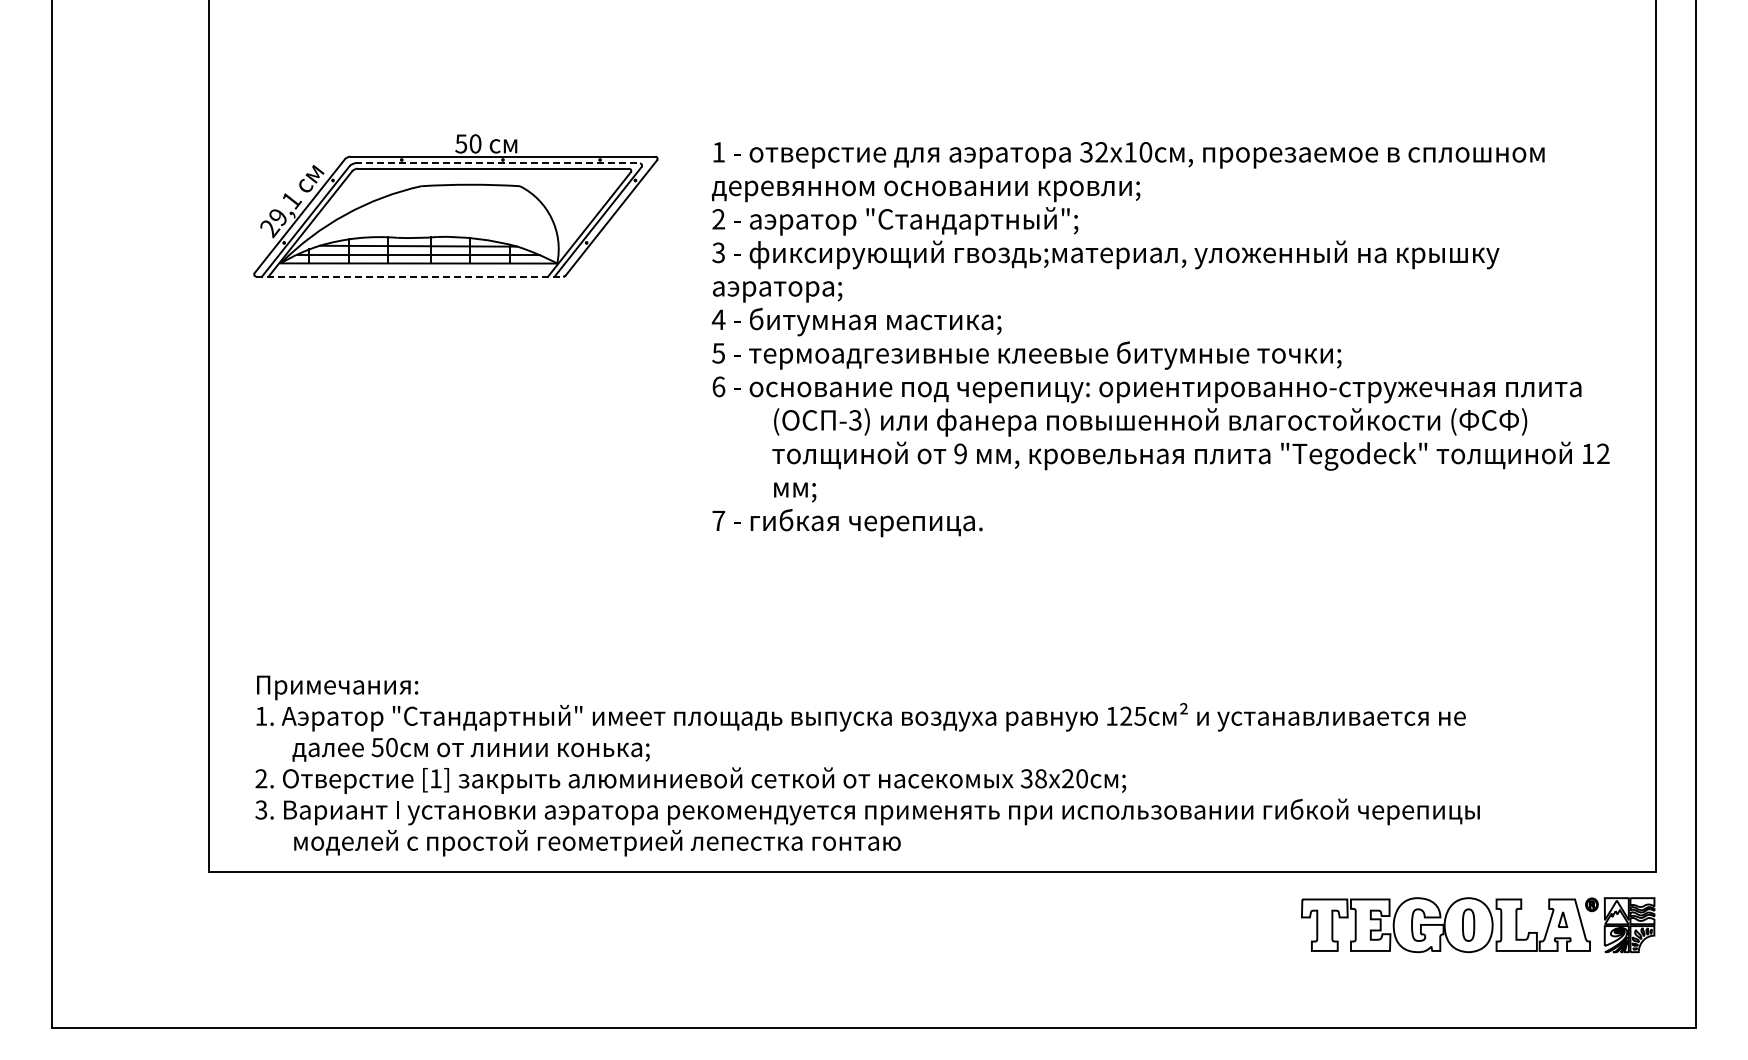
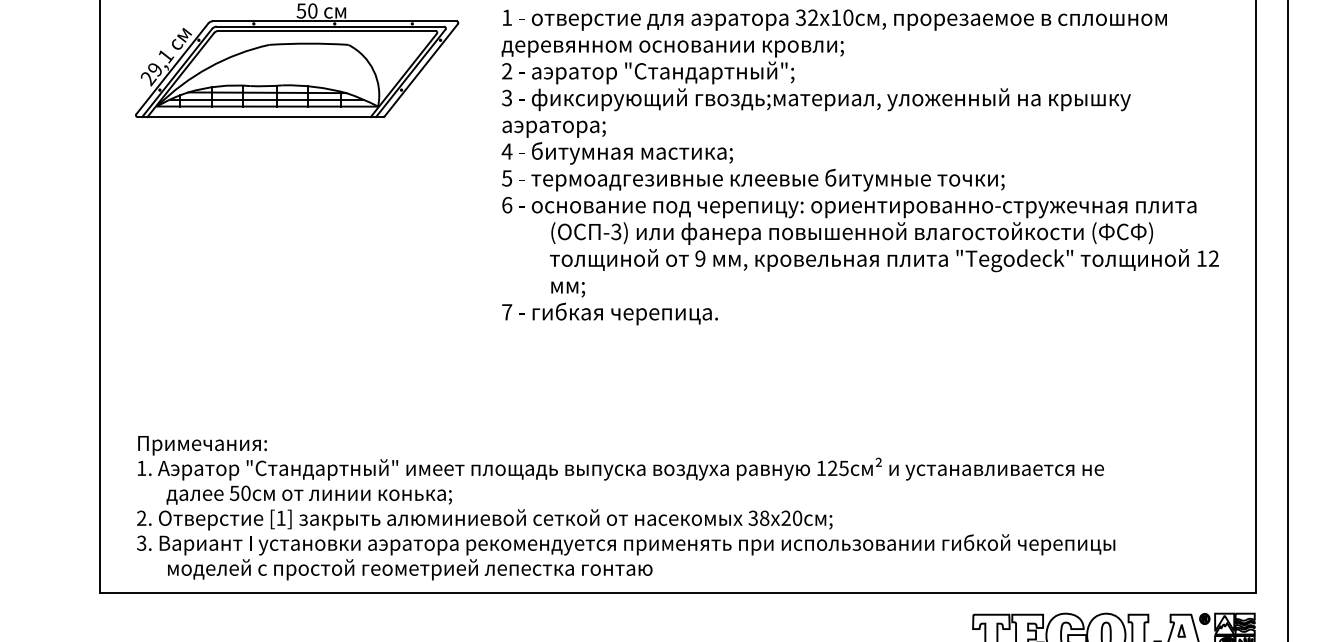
line: (498, 163) -> (331, 26), dashed -> solid
line: (410, 276) -> (260, 116), dashed -> solid

